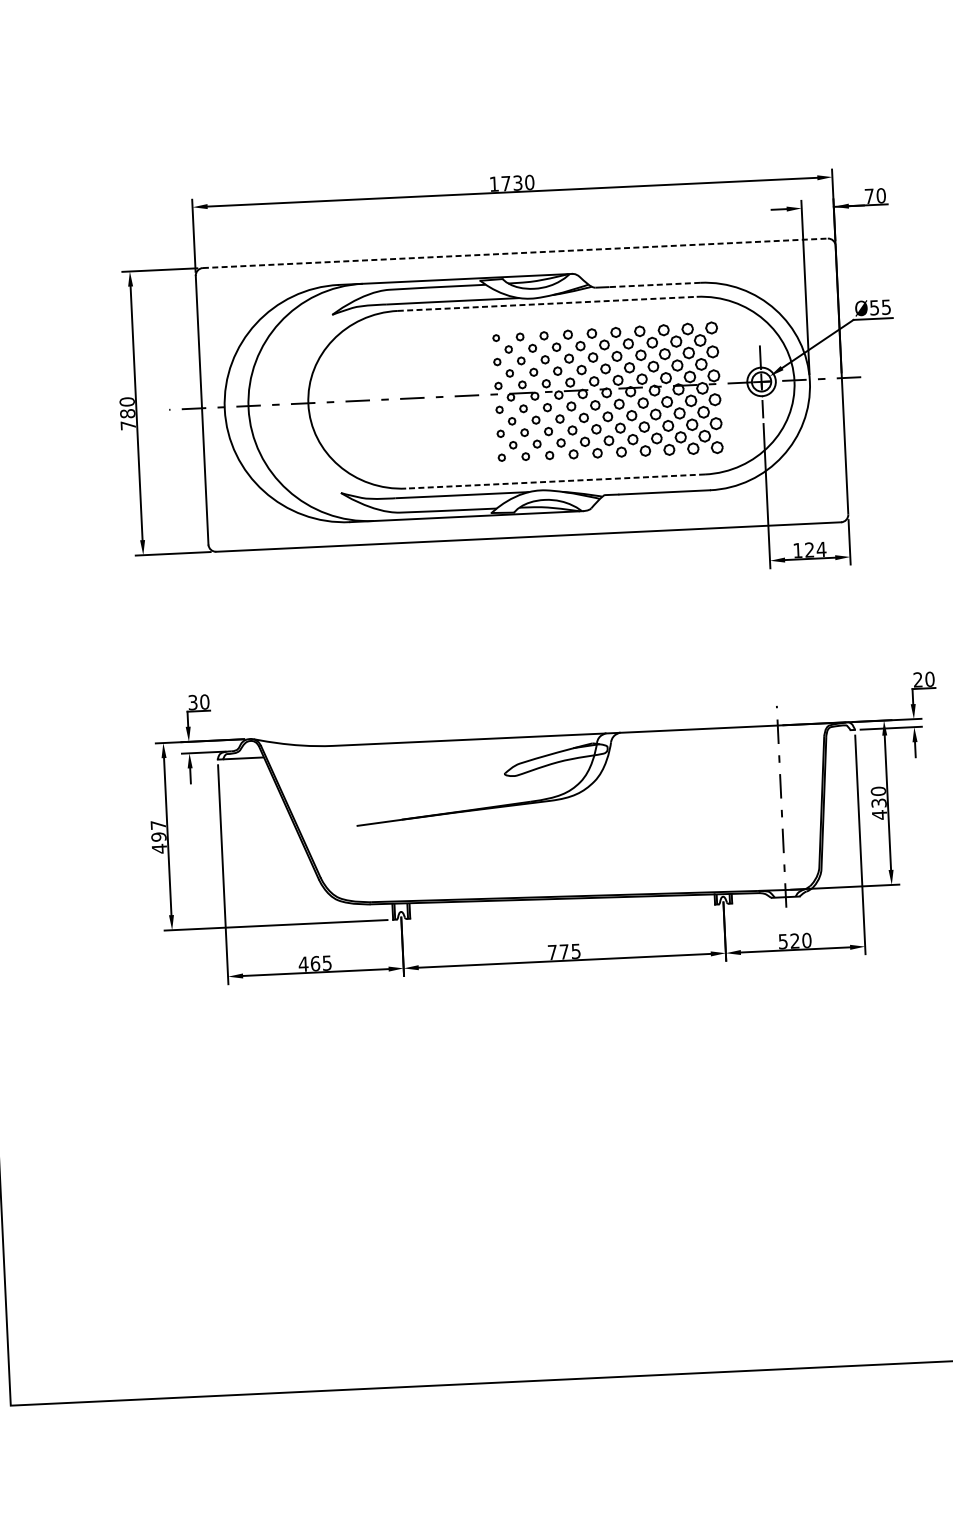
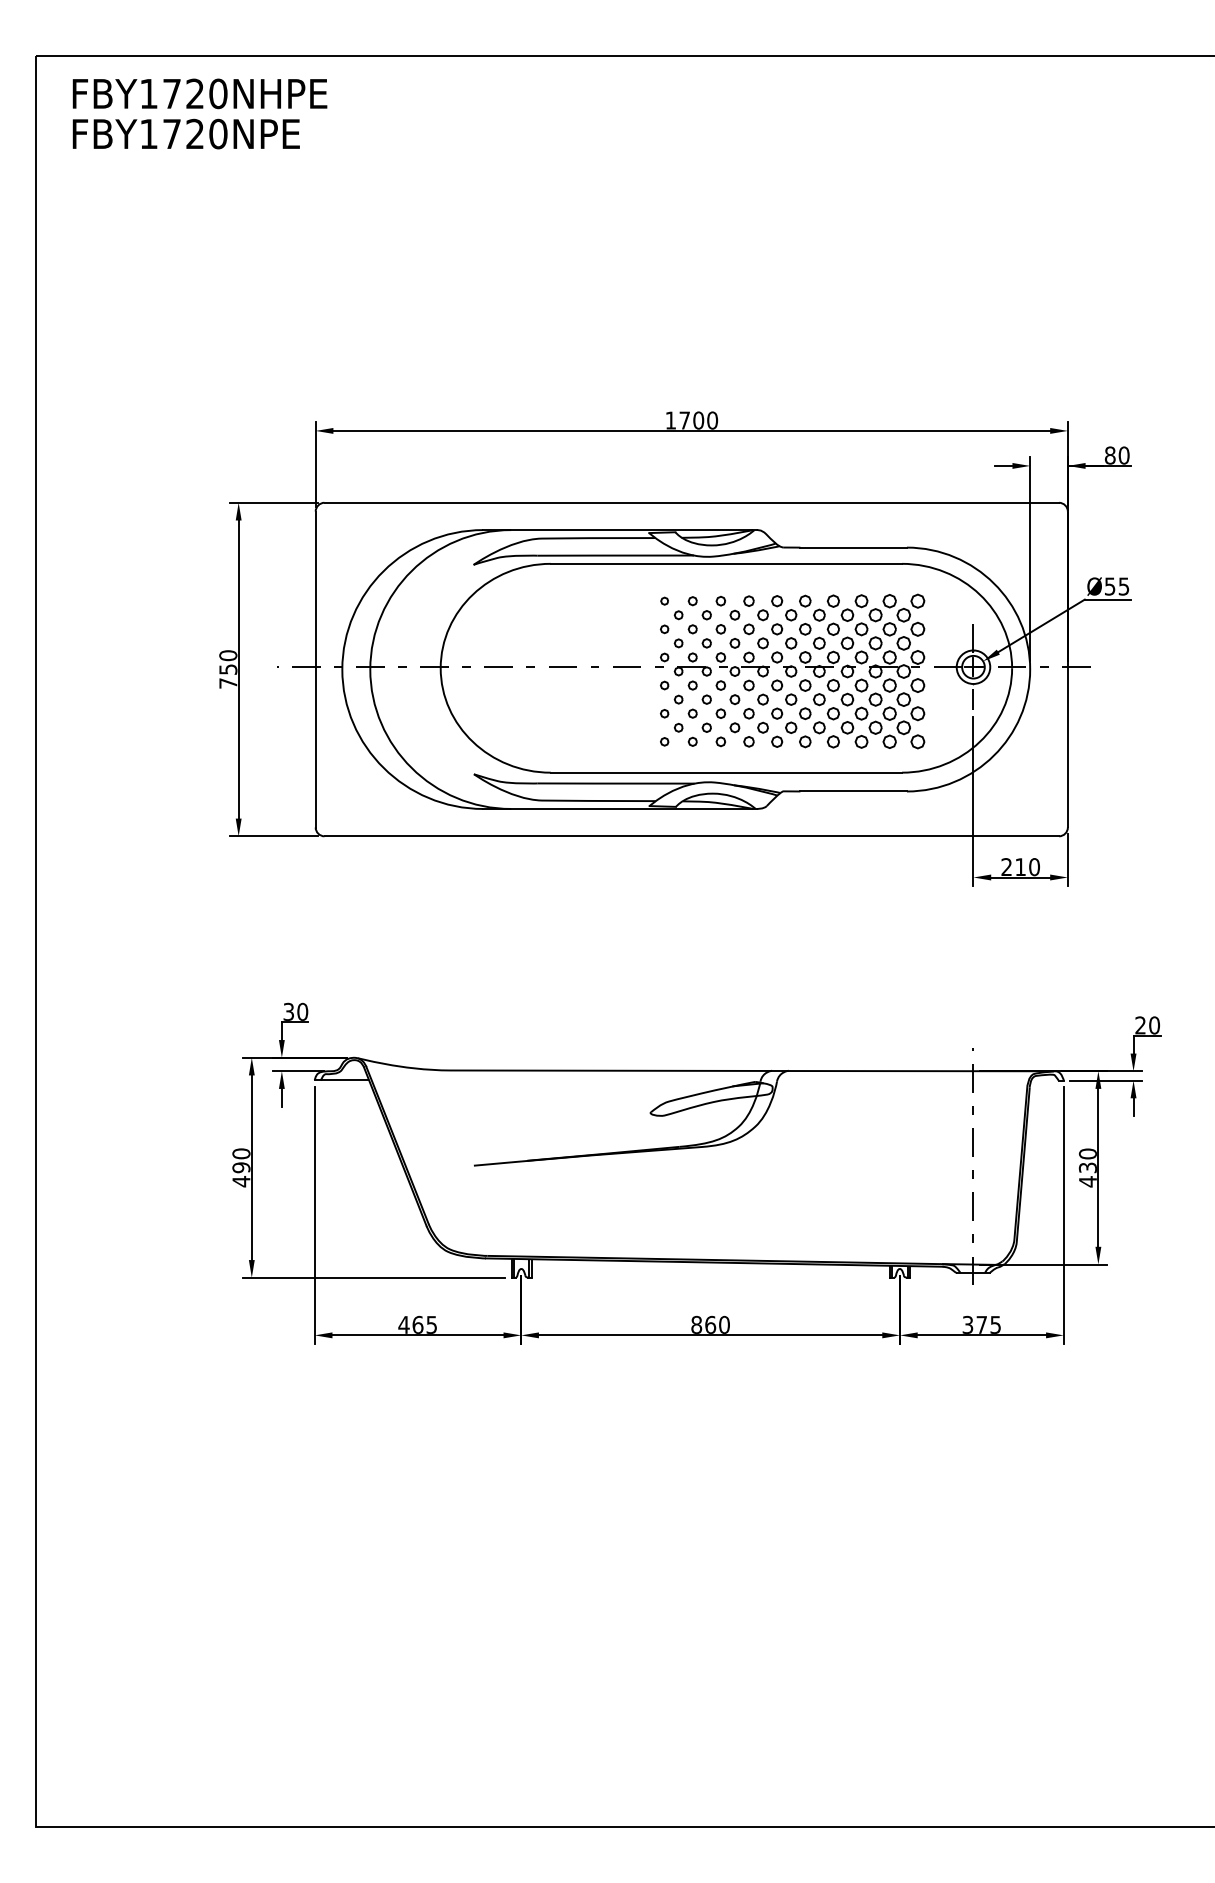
text: (517, 183) -> (698, 420), 1730 -> 1700
text: (868, 196) -> (1109, 455), 70 -> 80
line: (515, 253) -> (692, 502), dashed -> solid
line: (654, 284) -> (853, 547), dashed -> solid
line: (547, 303) -> (726, 563), dashed -> solid
text: (127, 413) -> (228, 669), 780 -> 750
line: (555, 481) -> (726, 772), dashed -> solid
text: (809, 550) -> (1020, 867), 124 -> 210
text: (158, 824) -> (241, 1153), 497 -> 490
text: (795, 940) -> (982, 1324), 520 -> 375
text: (564, 951) -> (710, 1324), 775 -> 860

